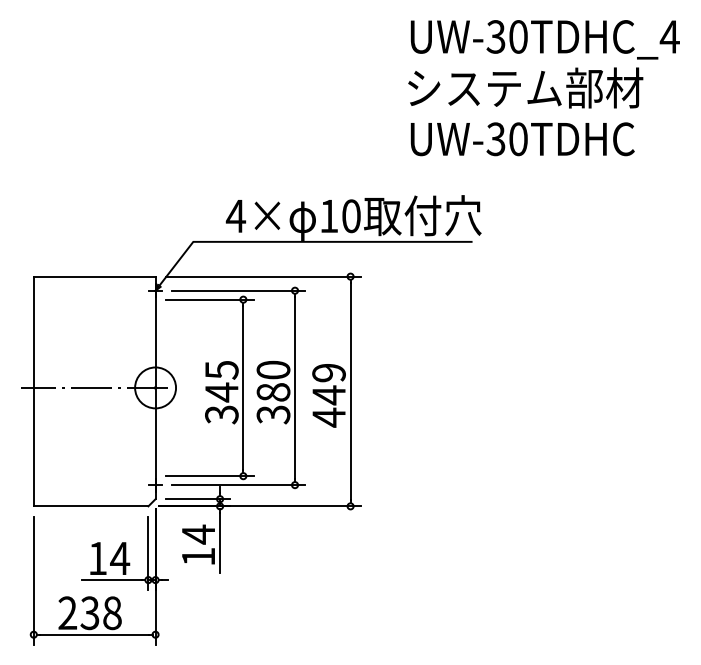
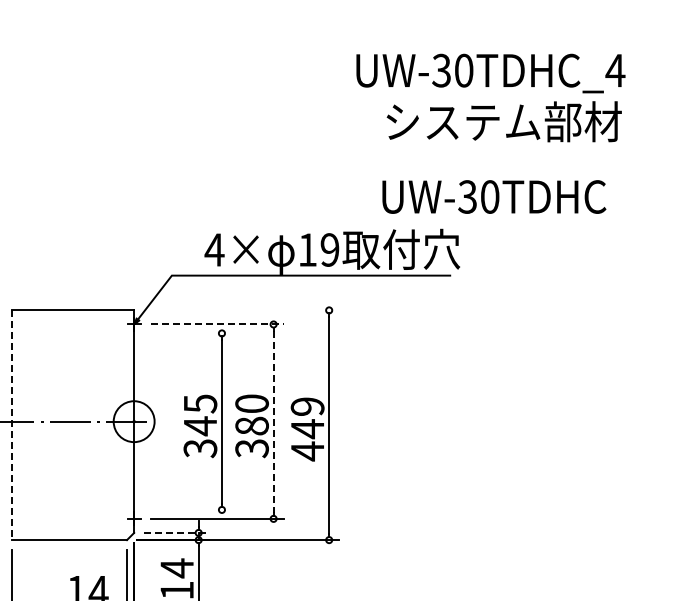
text: (544, 39) -> (490, 73), moved
text: (522, 139) -> (494, 197), moved
text: (351, 216) -> (330, 250), 10 -> 19
line: (262, 276) -> (241, 310), removed
line: (238, 290) -> (217, 324), solid -> dashed
line: (209, 299) -> (188, 333), removed
line: (295, 388) -> (274, 422), solid -> dashed
line: (33, 391) -> (12, 425), solid -> dashed
line: (209, 476) -> (188, 510), removed
line: (198, 499) -> (177, 533), solid -> dashed

